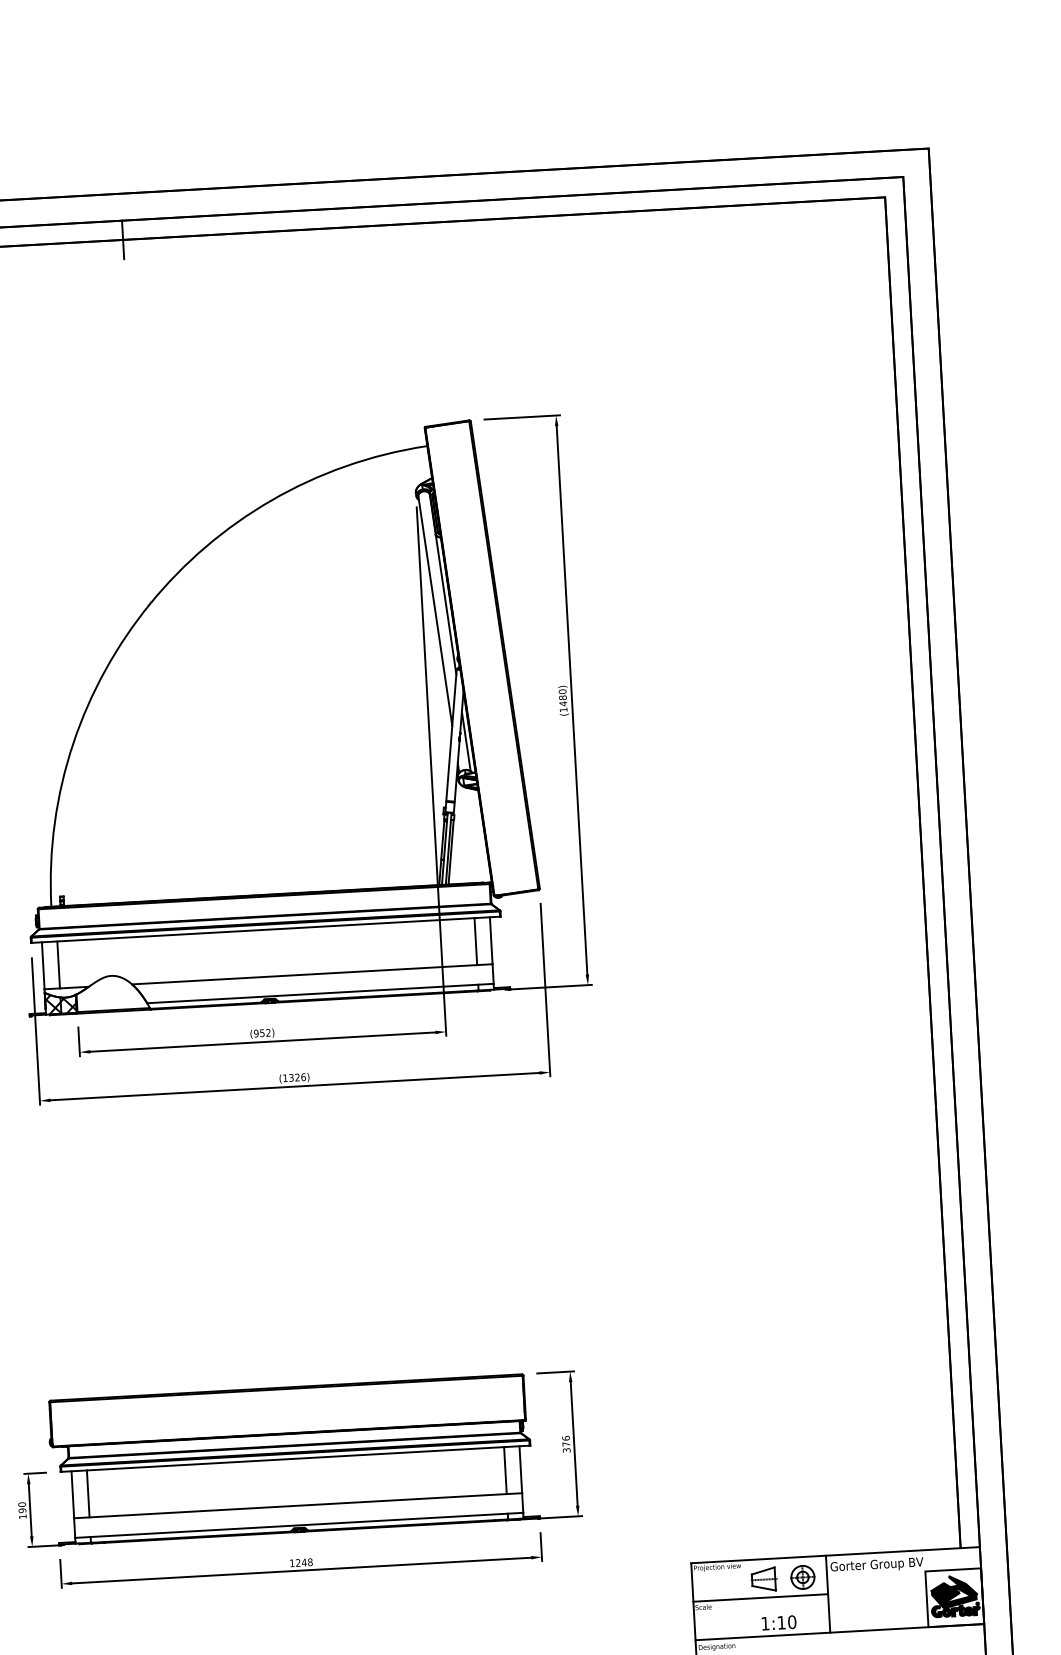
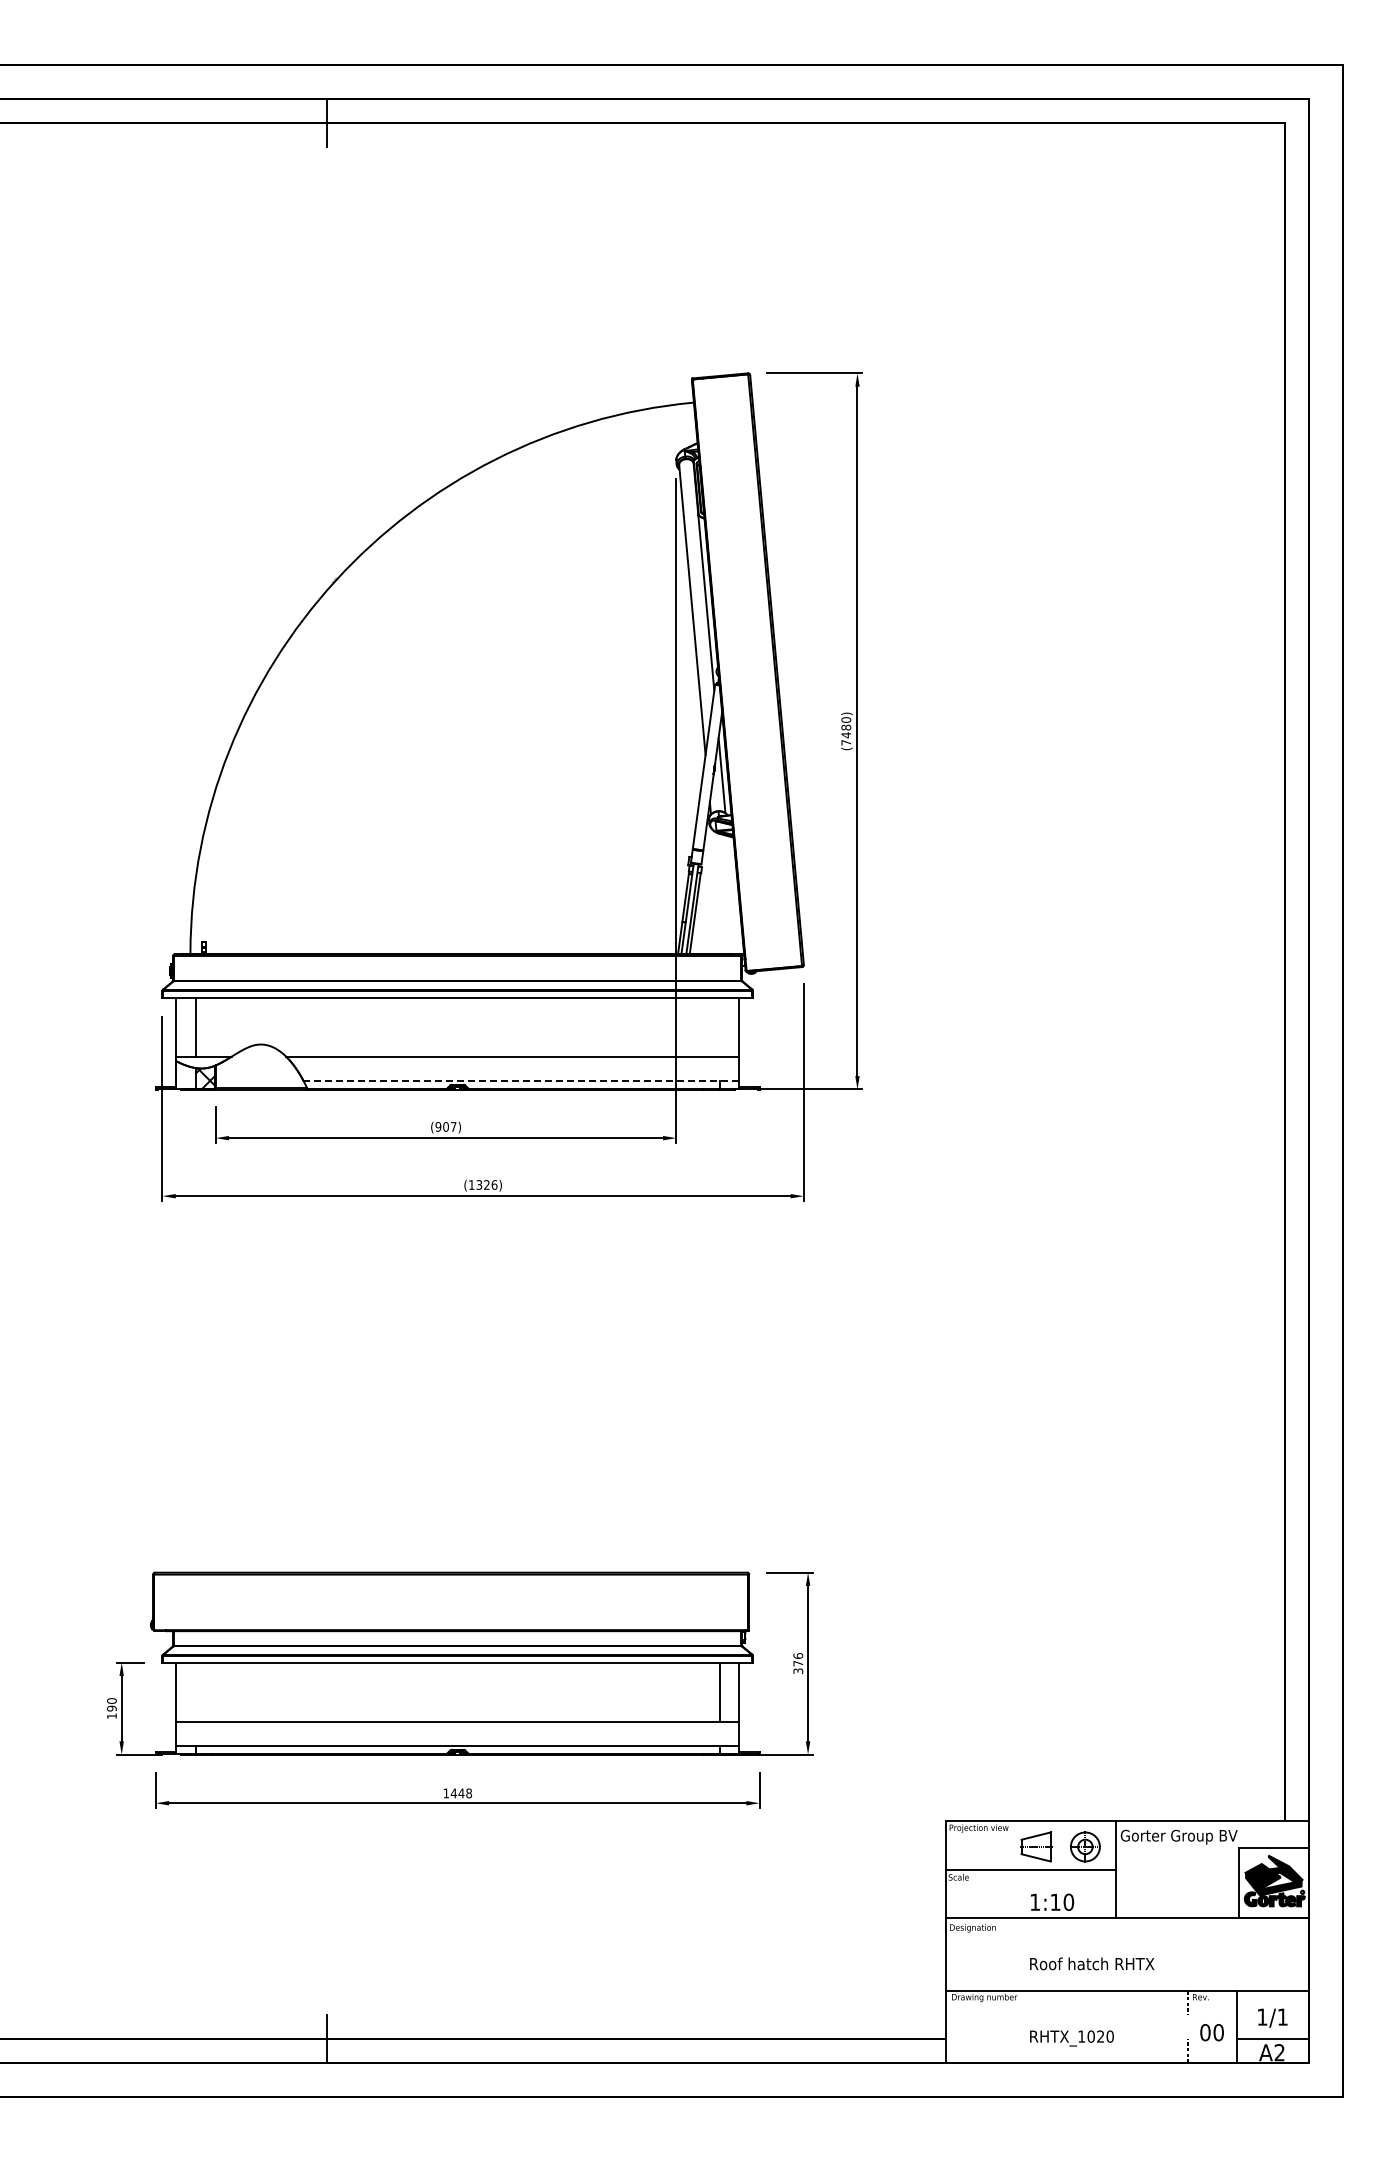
text: (563, 709) -> (846, 742), (1480) -> (7480)
line: (476, 941) -> (720, 1026), removed
line: (320, 993) -> (521, 1081), solid -> dashed
hatch: (52, 1004) -> (185, 1076), removed
text: (265, 1032) -> (449, 1126), (952) -> (907)
line: (88, 1493) -> (195, 1691), removed
text: (297, 1563) -> (453, 1793), 1248 -> 1448

